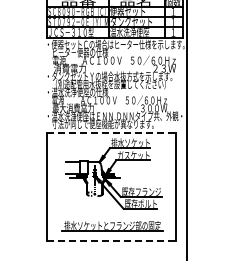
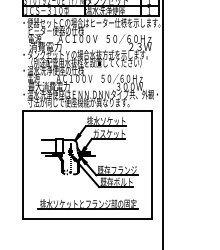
line: (111, 132) -> (87, 110), dashed -> solid
line: (111, 241) -> (87, 219), dashed -> solid

